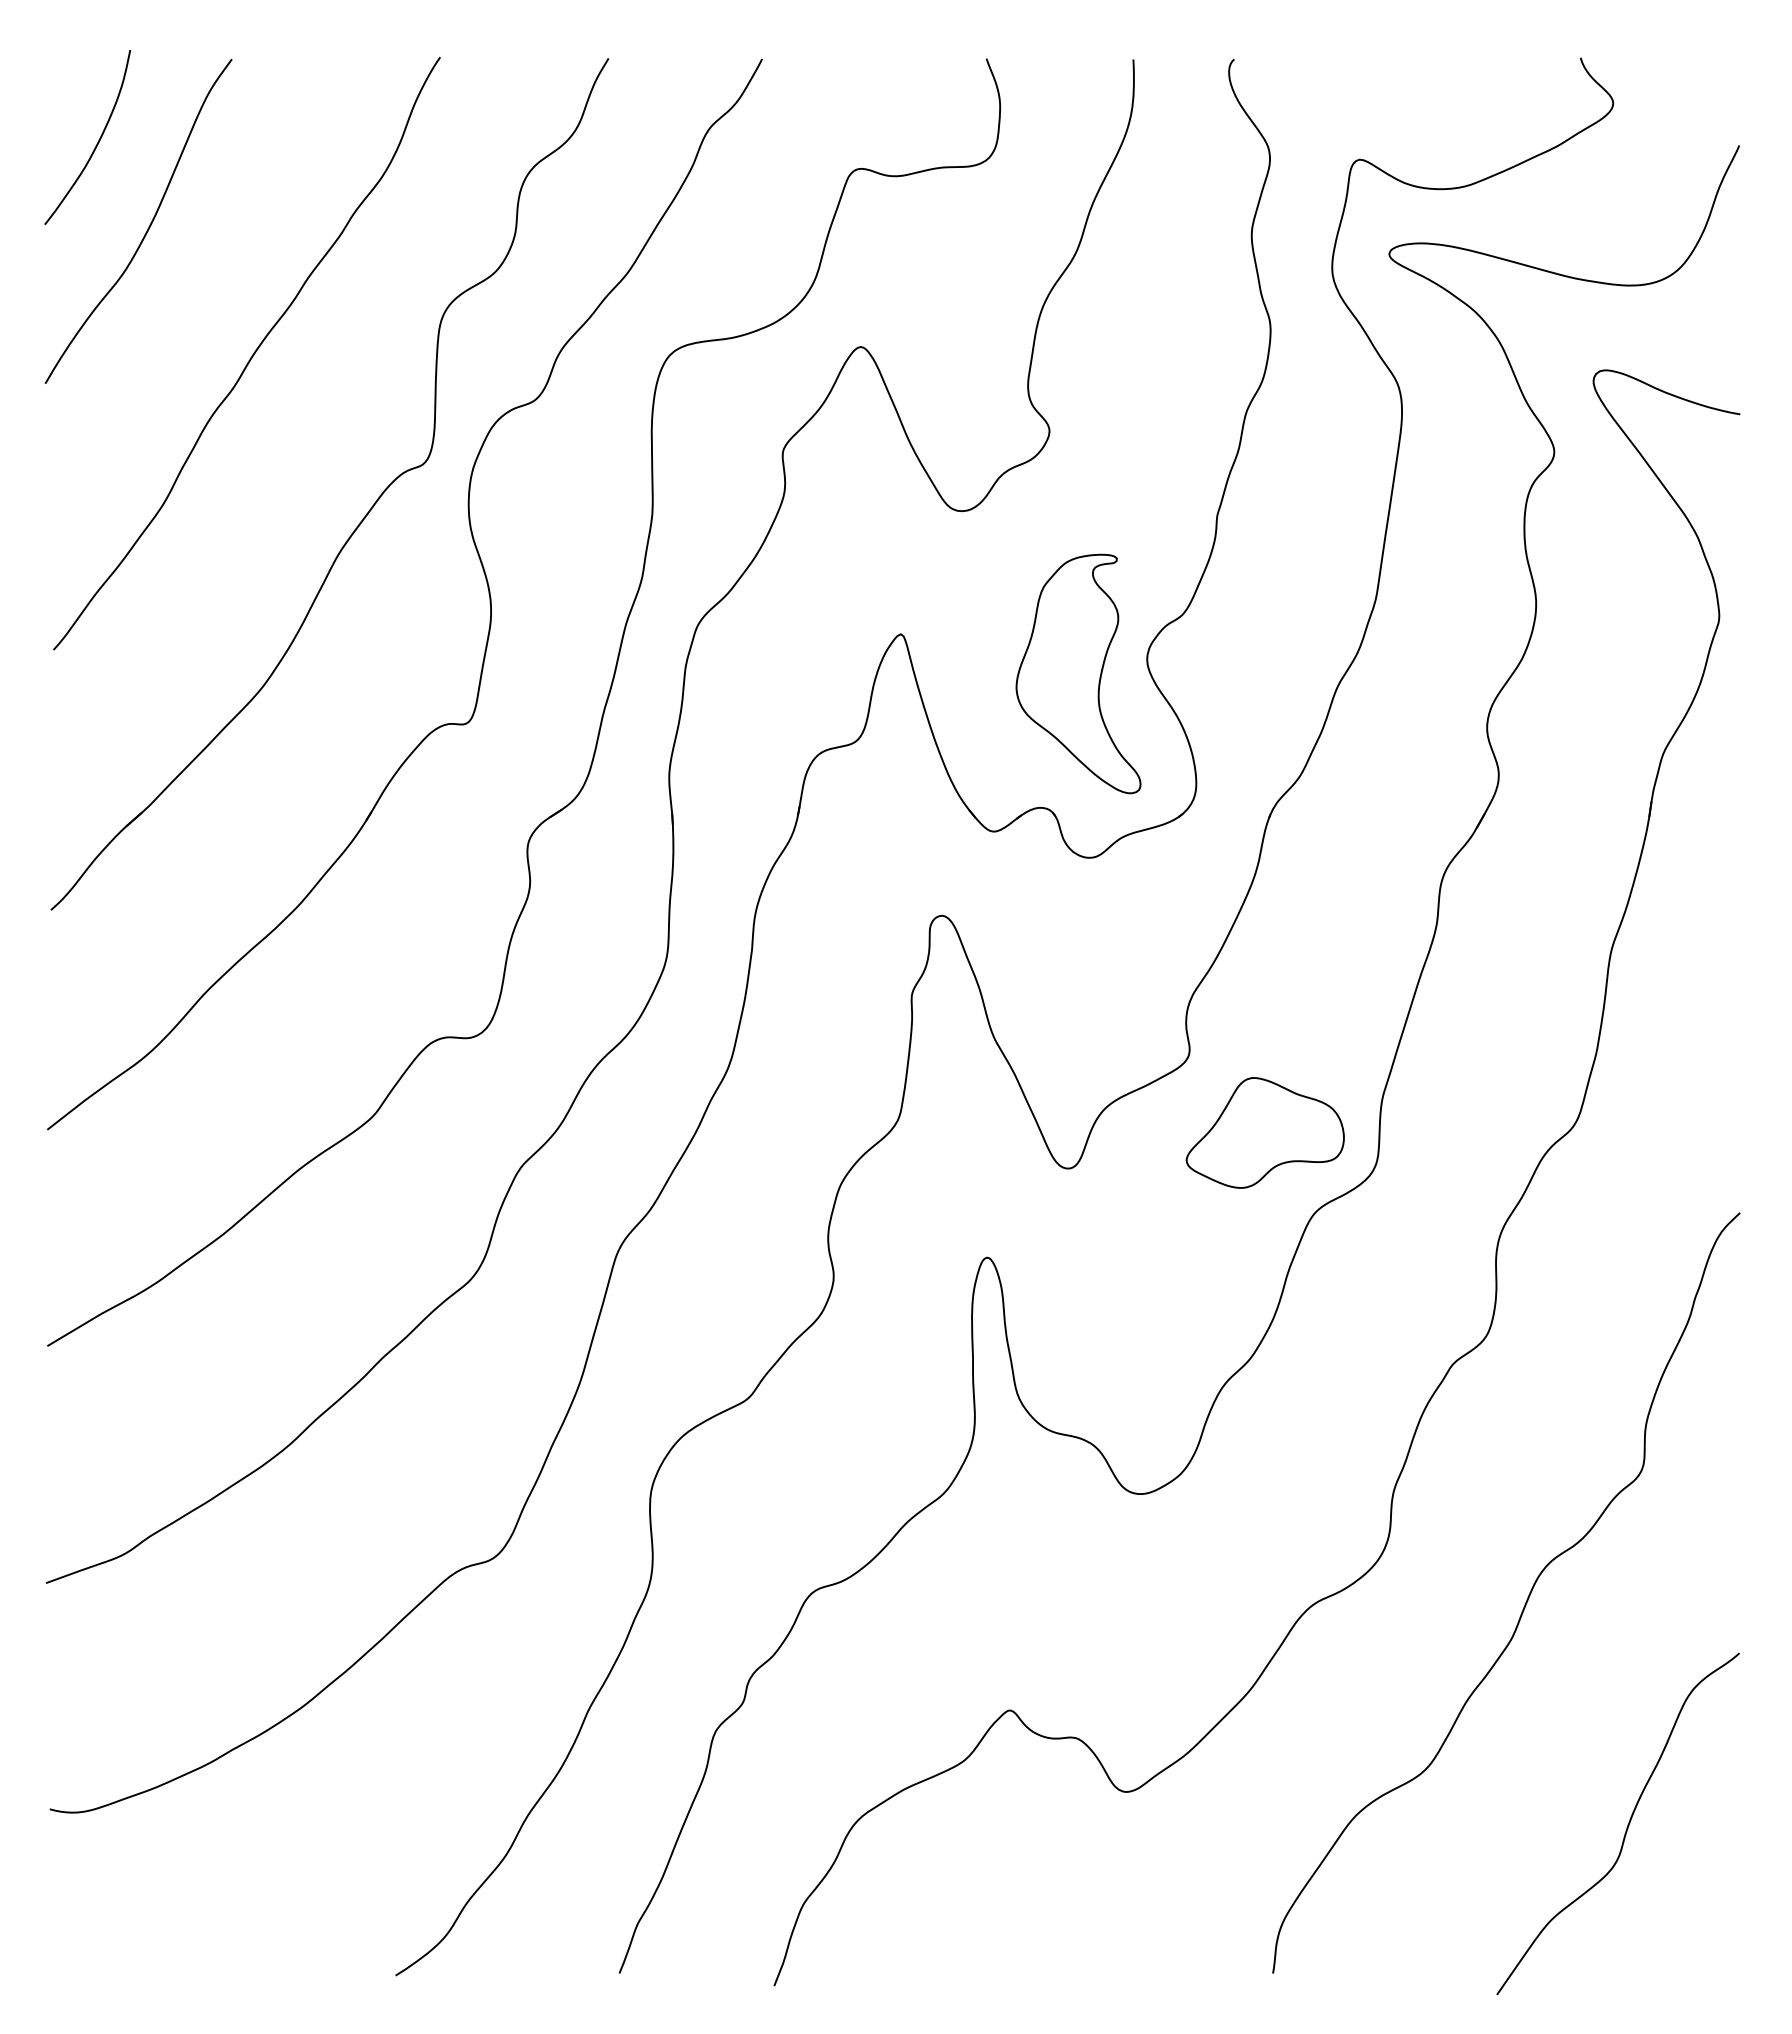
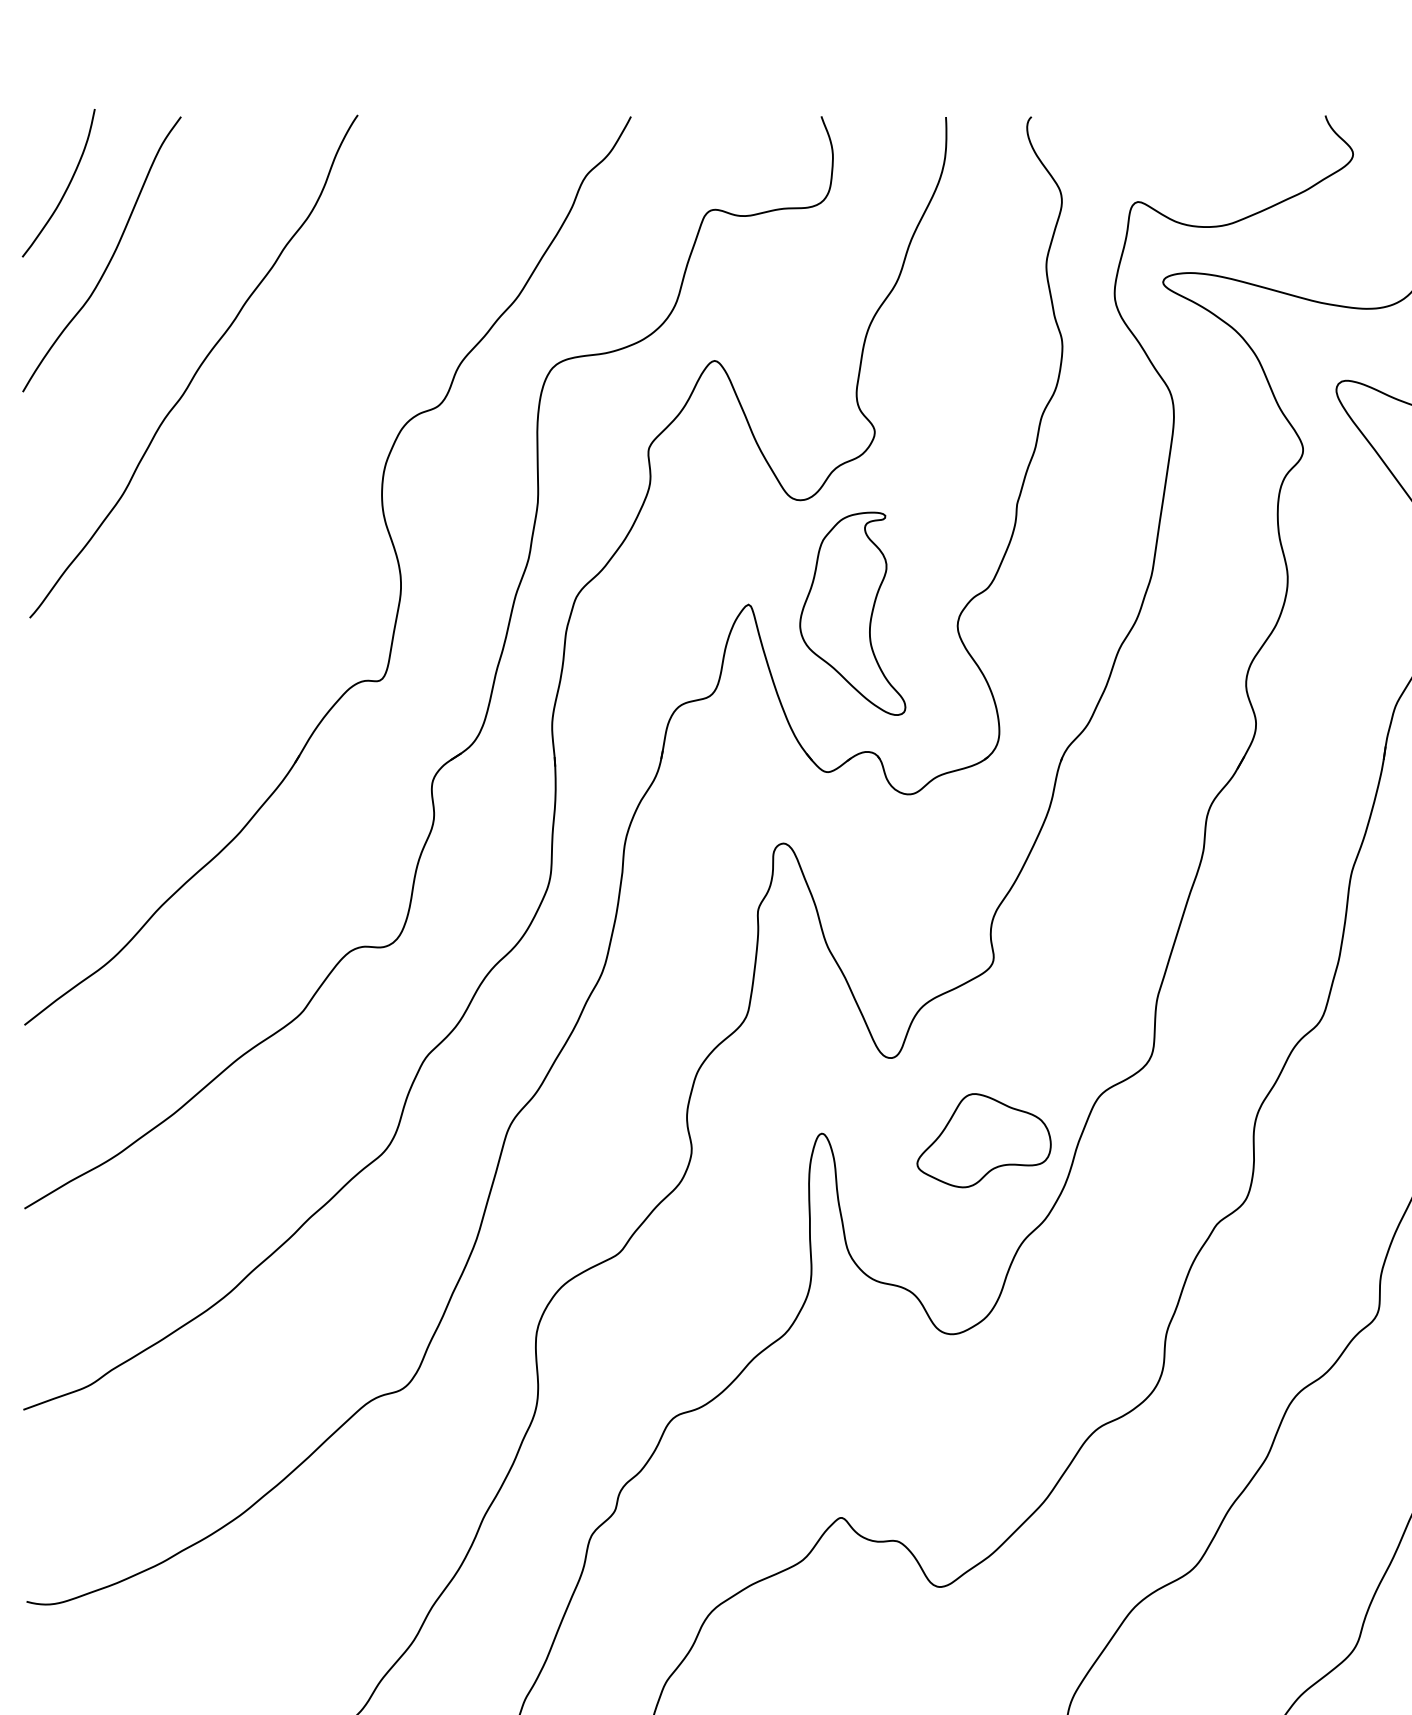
part: (365, 514) -> (294, 503), removed
part: (1078, 673) -> (852, 613), moved
part: (1264, 1132) -> (983, 1140), moved

